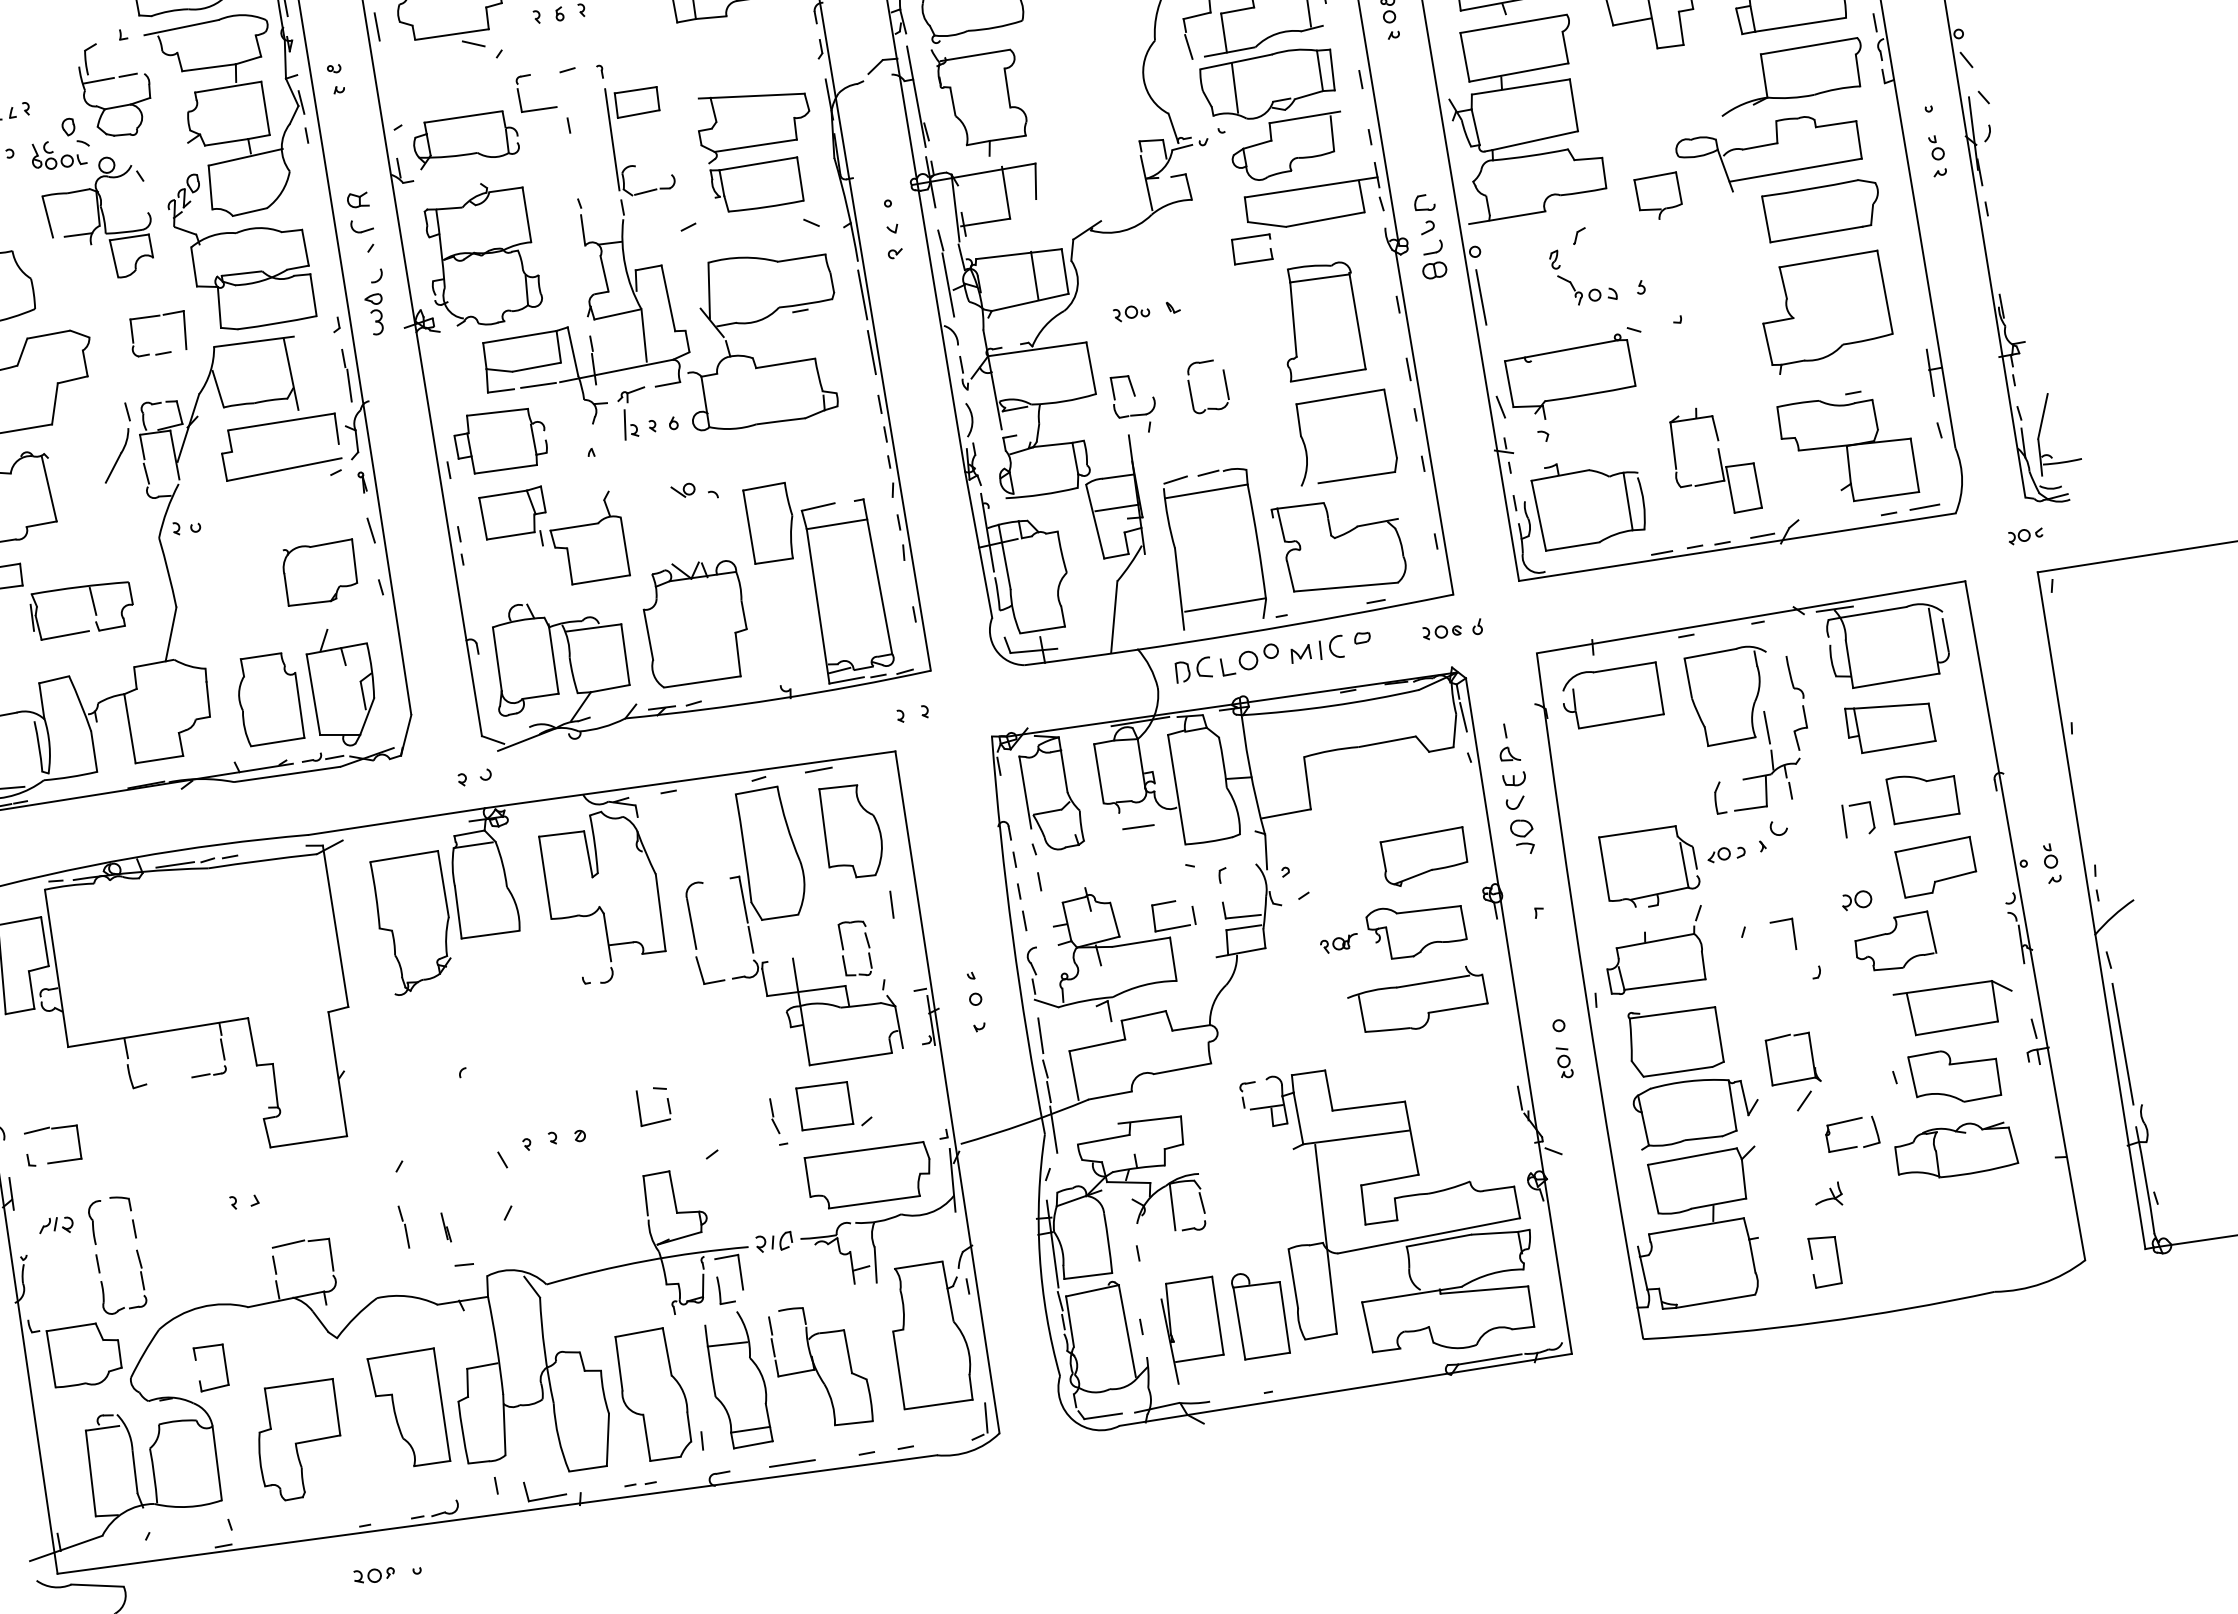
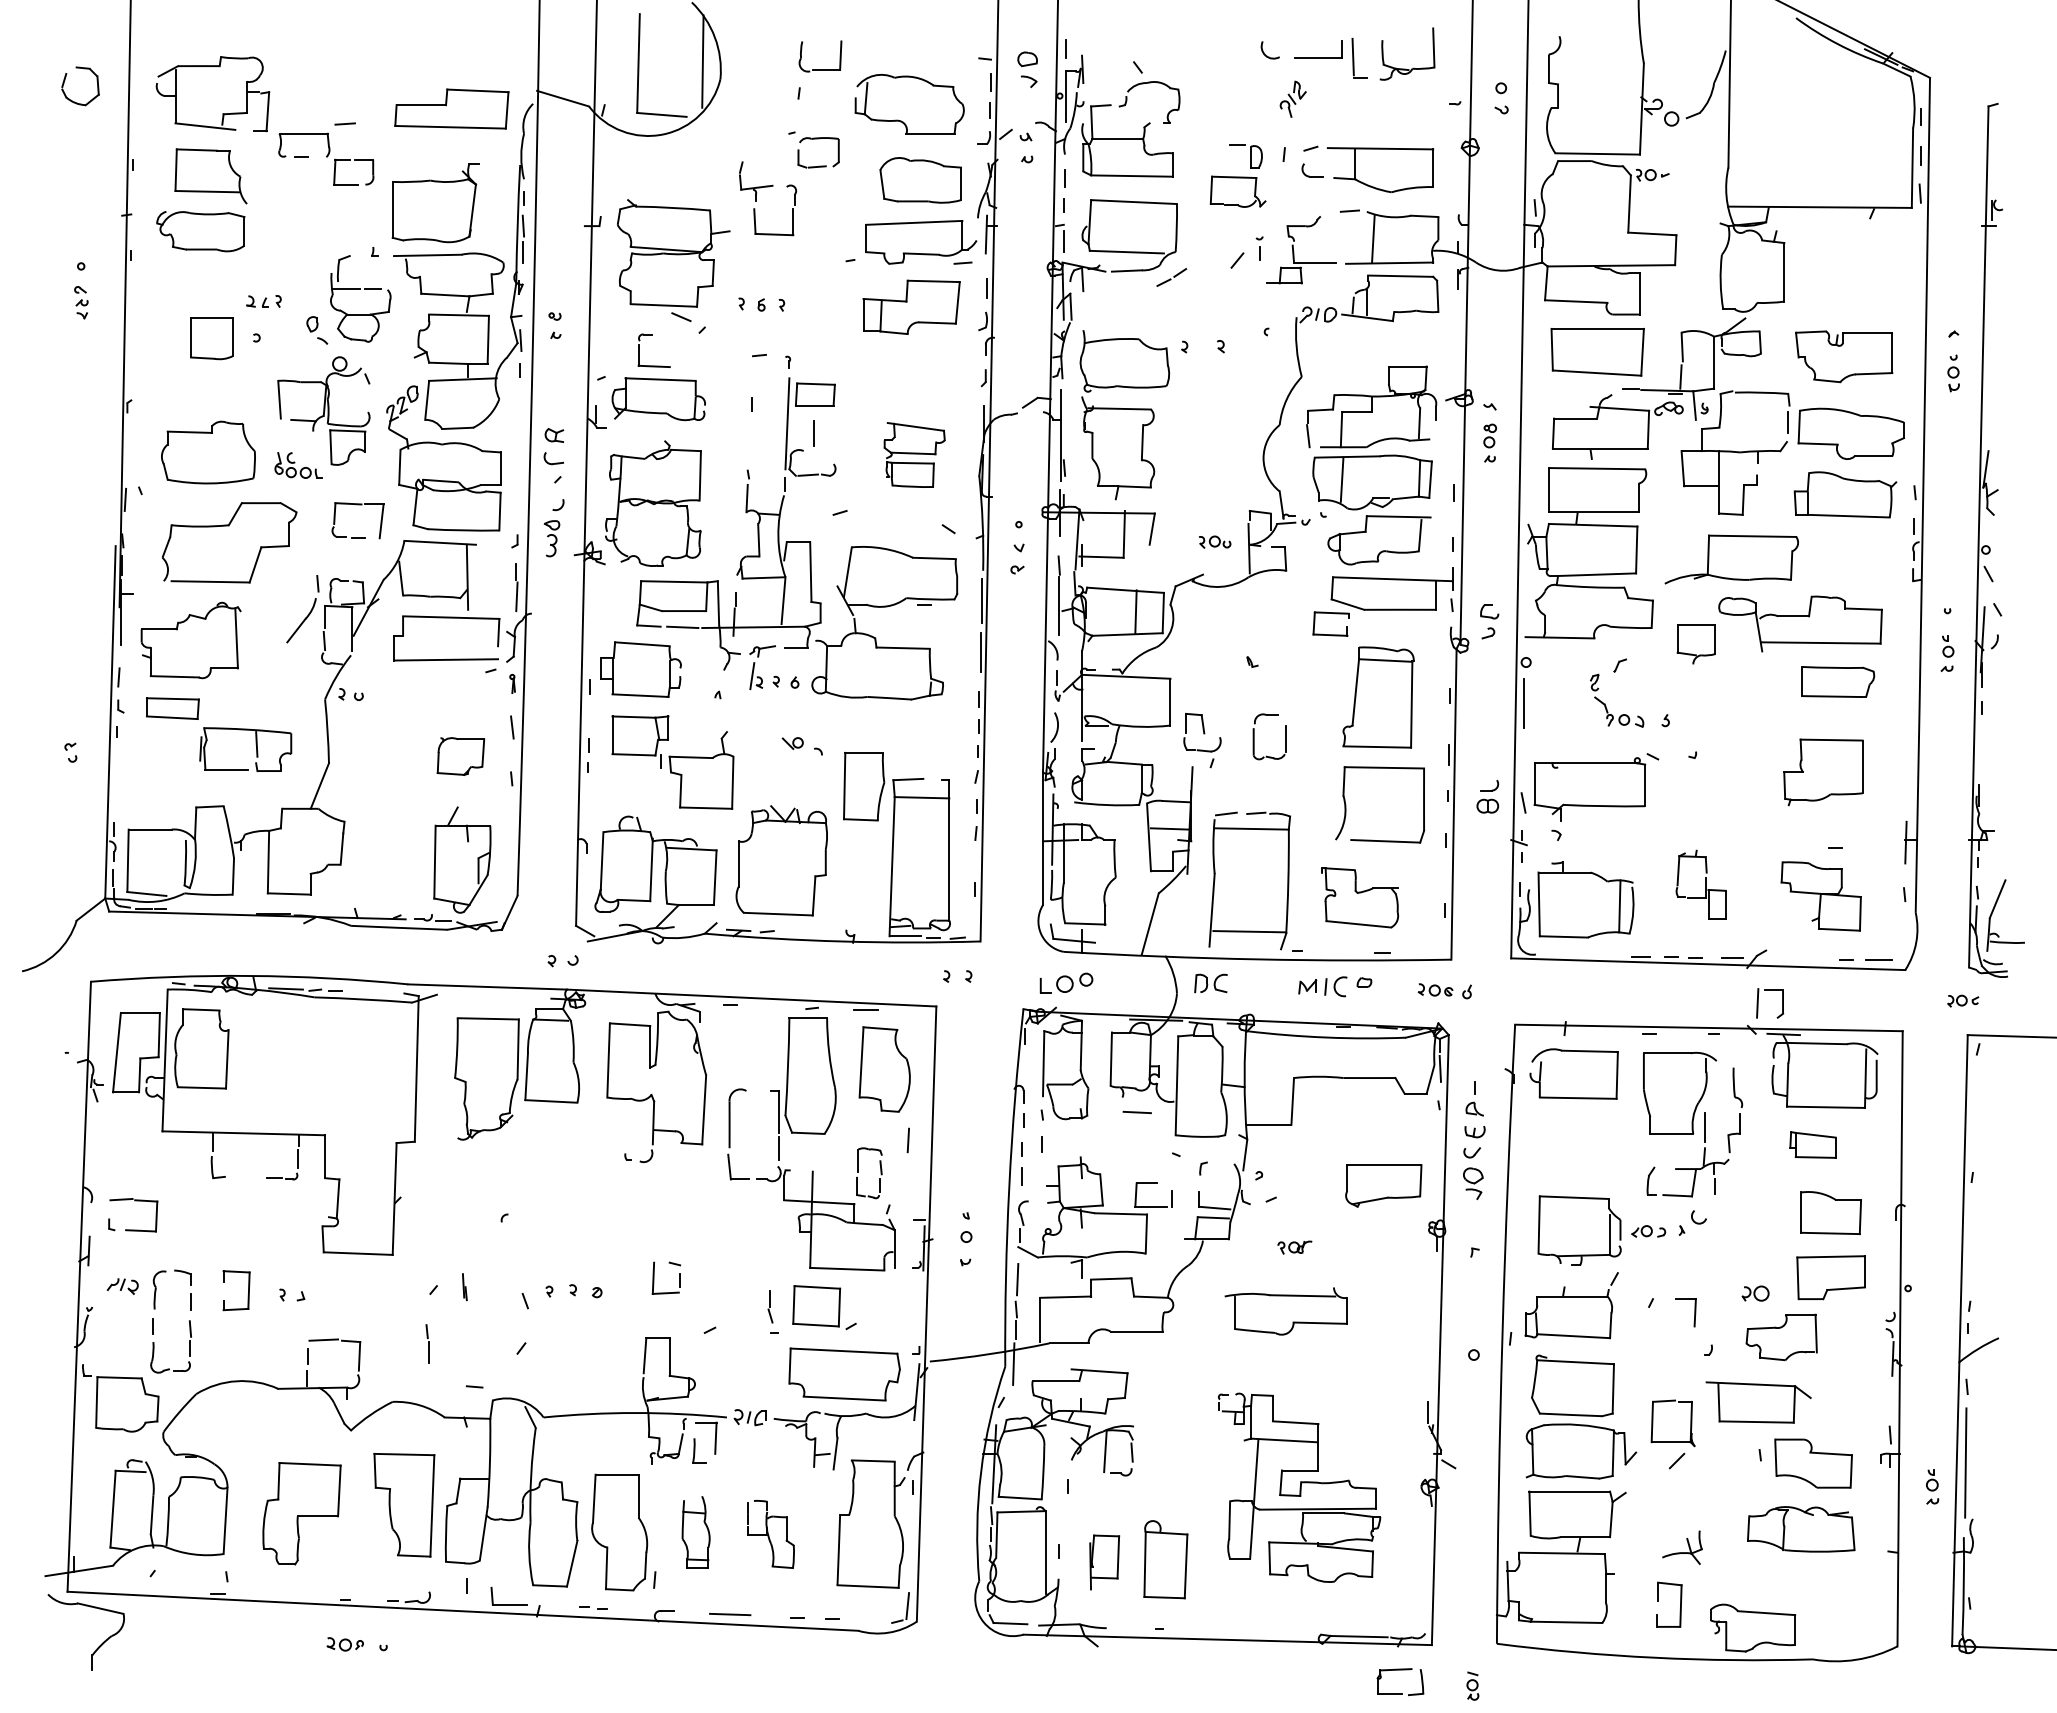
line: (377, 26) -> (813, 433), moved
part: (1790, 76) -> (1731, 559), moved
part: (519, 95) -> (639, 350), moved
part: (758, 147) -> (914, 454), size x0.6
part: (57, 154) -> (298, 465), moved
part: (1823, 209) -> (1838, 681), size x0.7
part: (1432, 259) -> (1487, 796), moved
part: (1132, 312) -> (1215, 541), moved
part: (1825, 312) -> (1823, 772), size x0.7
part: (1847, 449) -> (1820, 896), size x0.7
part: (1713, 460) -> (1701, 884), size x0.7
part: (1339, 544) -> (1359, 897), size x0.7
part: (319, 573) -> (460, 756), size x0.7
part: (1249, 658) -> (1066, 982), moved
part: (269, 698) -> (201, 1048), moved
part: (1889, 724) -> (1812, 1144), size x0.6
part: (1845, 821) -> (1758, 1003), moved
part: (2051, 863) -> (1932, 1486), moved
part: (1417, 928) -> (1753, 1627), moved
part: (1417, 1002) -> (1285, 1311), moved
part: (1954, 1006) -> (1758, 1402), moved
part: (1564, 1061) -> (1472, 1685), moved
part: (1854, 1146) -> (1400, 1693), moved
part: (1828, 1195) -> (1682, 1547), size x1.6
part: (1393, 1207) -> (1299, 1487), size x0.7
part: (445, 1227) -> (464, 1287), moved
part: (1194, 1329) -> (1104, 1562), size x0.6
part: (225, 1364) -> (248, 1290), moved
part: (820, 1367) -> (770, 1534), size x0.6
part: (737, 1380) -> (695, 1532), size x0.6

